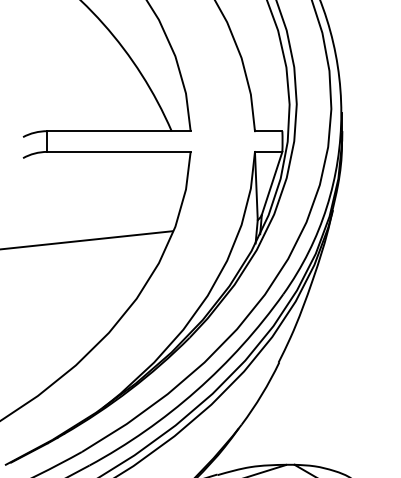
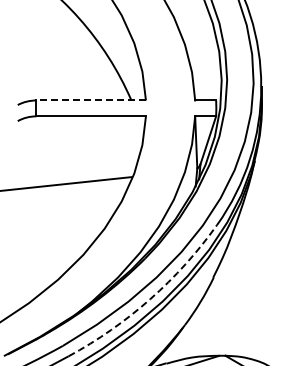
line: (119, 131) -> (91, 100), solid -> dashed
arc: (196, 391) -> (150, 299), solid -> dashed

